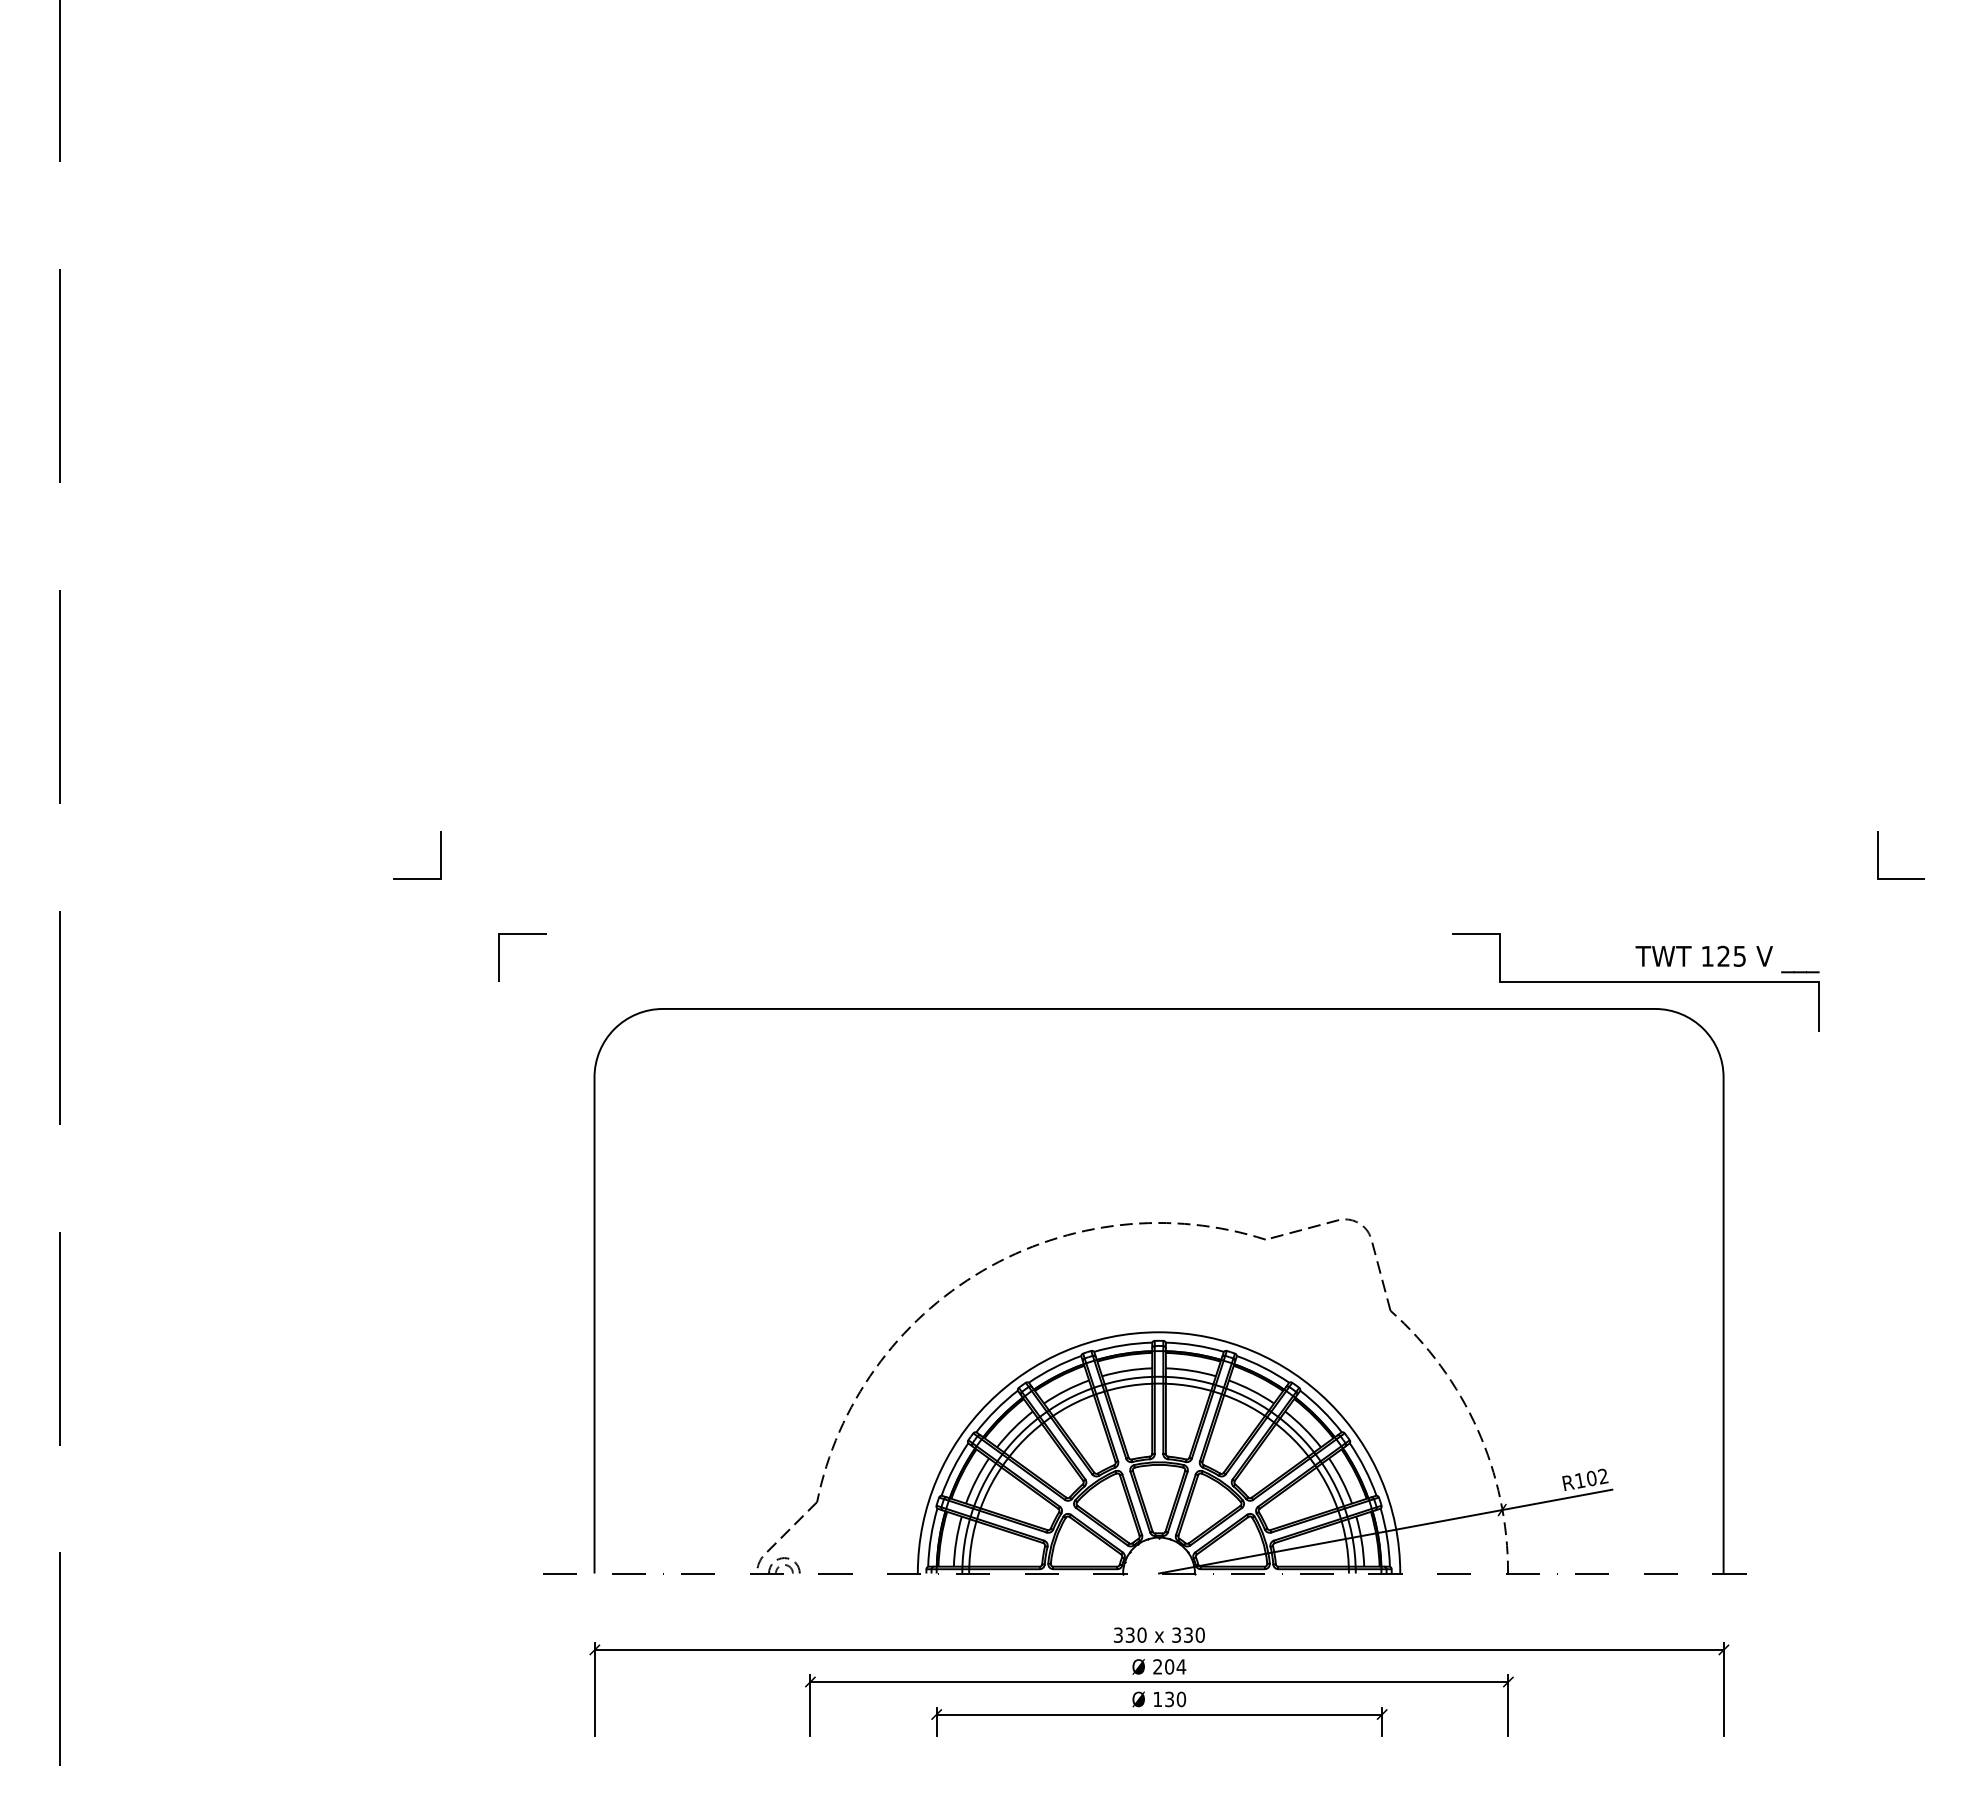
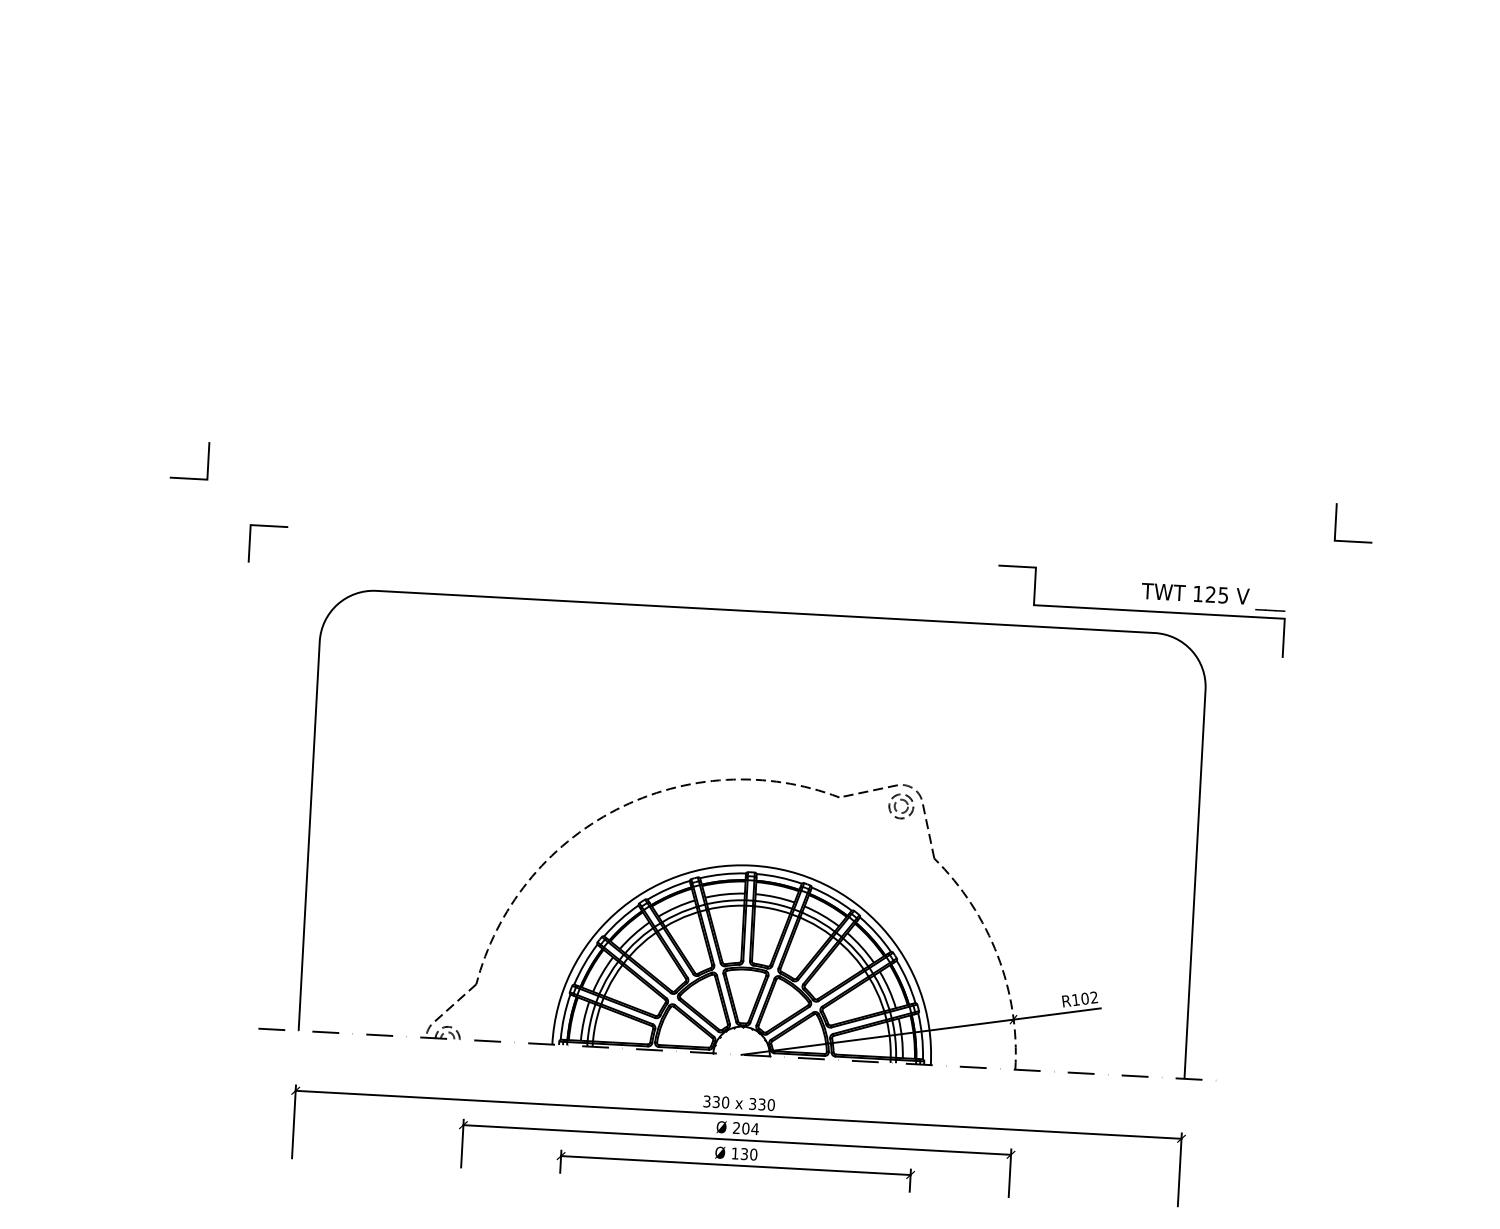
part: (1338, 1243) -> (896, 803), added

